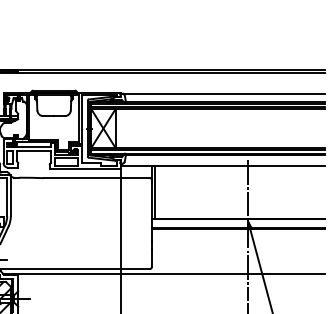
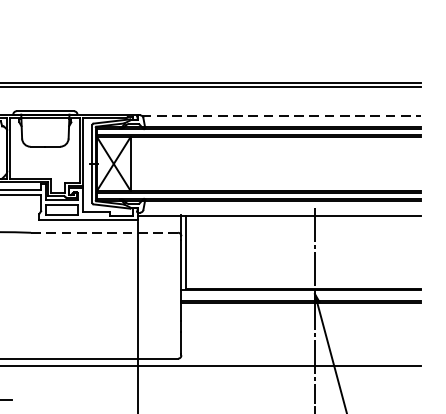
line: (224, 93) -> (281, 115), solid -> dashed
line: (96, 178) -> (104, 233), solid -> dashed

